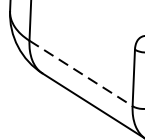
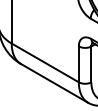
line: (81, 72) -> (45, 62), dashed -> solid

